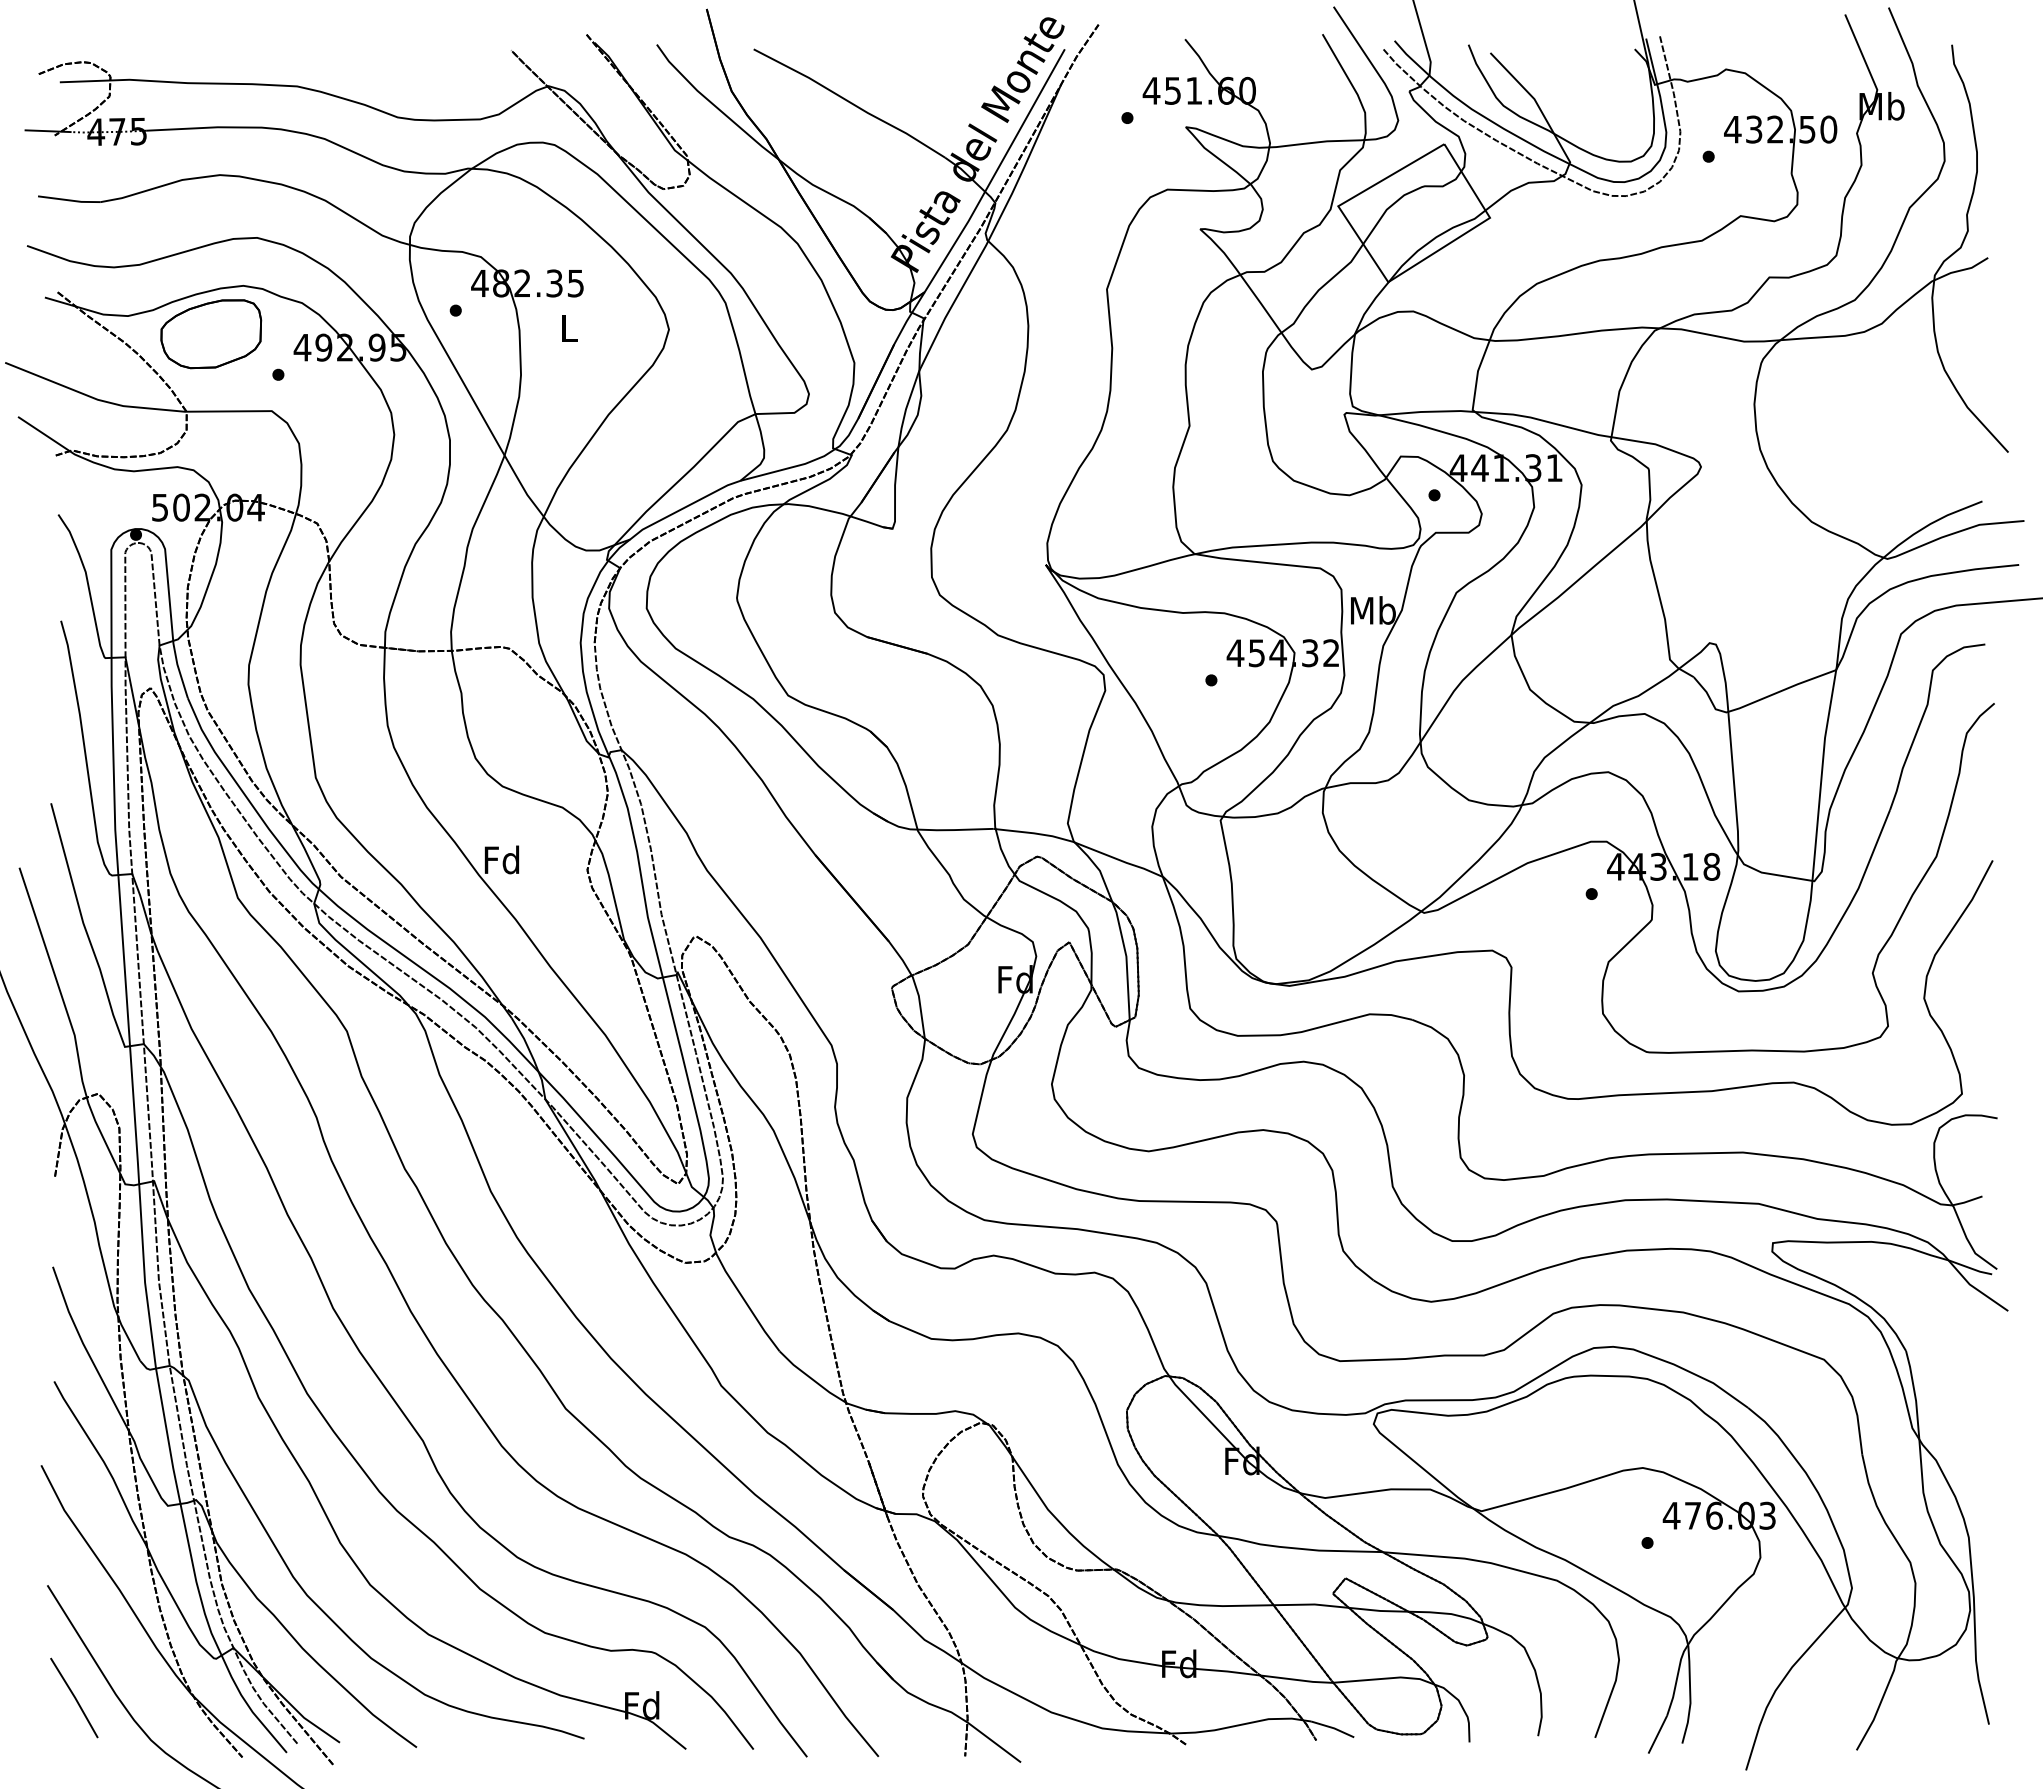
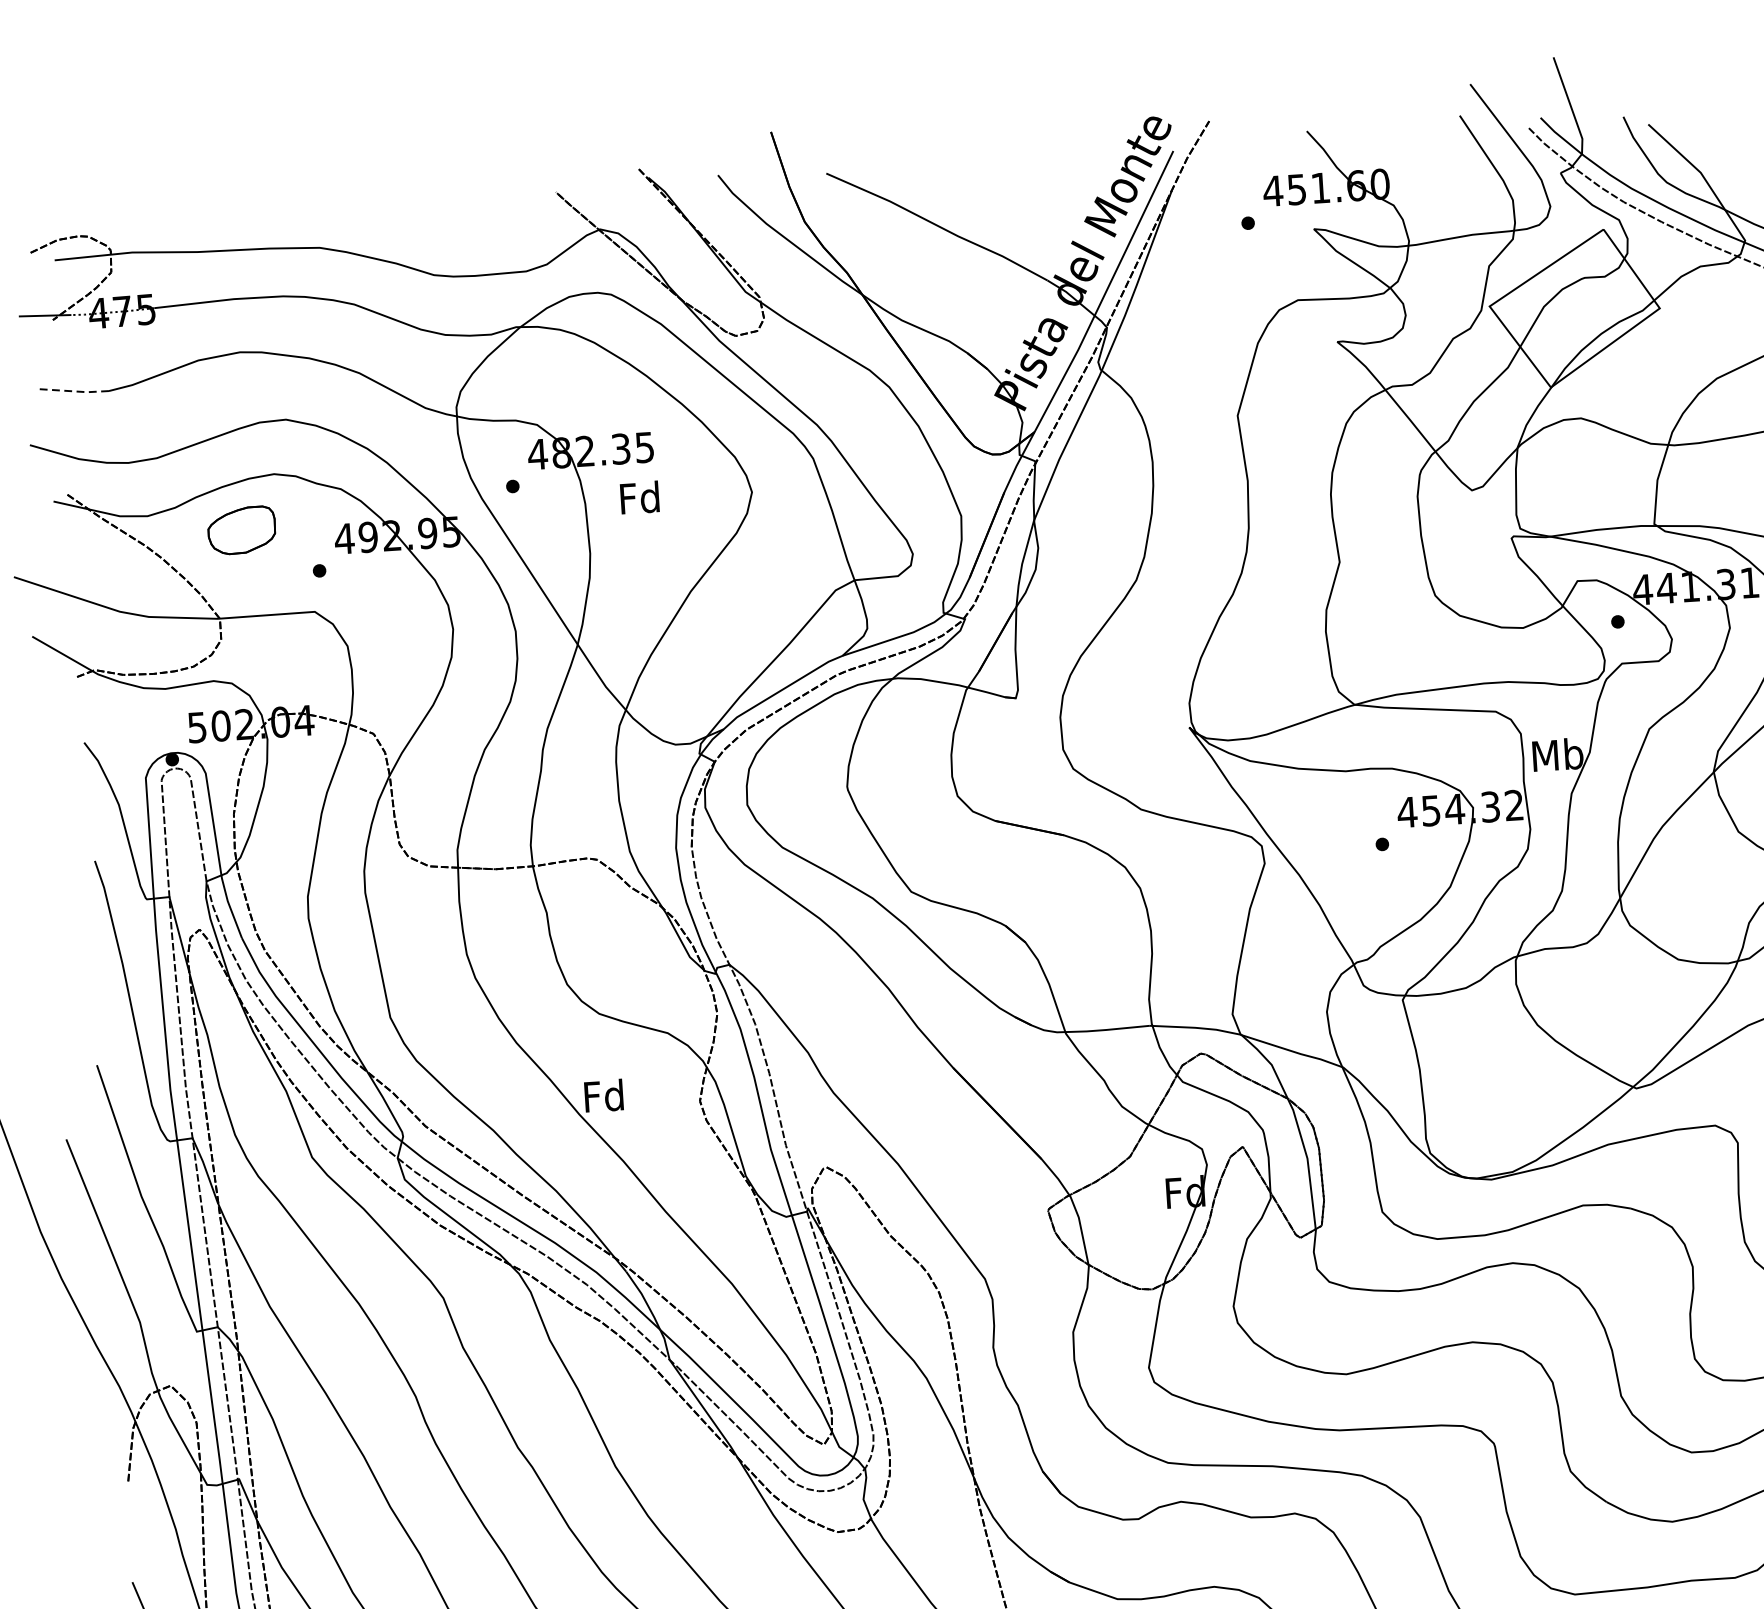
line: (69, 200) -> (73, 391), solid -> dashed
text: (568, 327) -> (639, 497), L -> Fd
part: (211, 334) -> (242, 530), size x0.6

